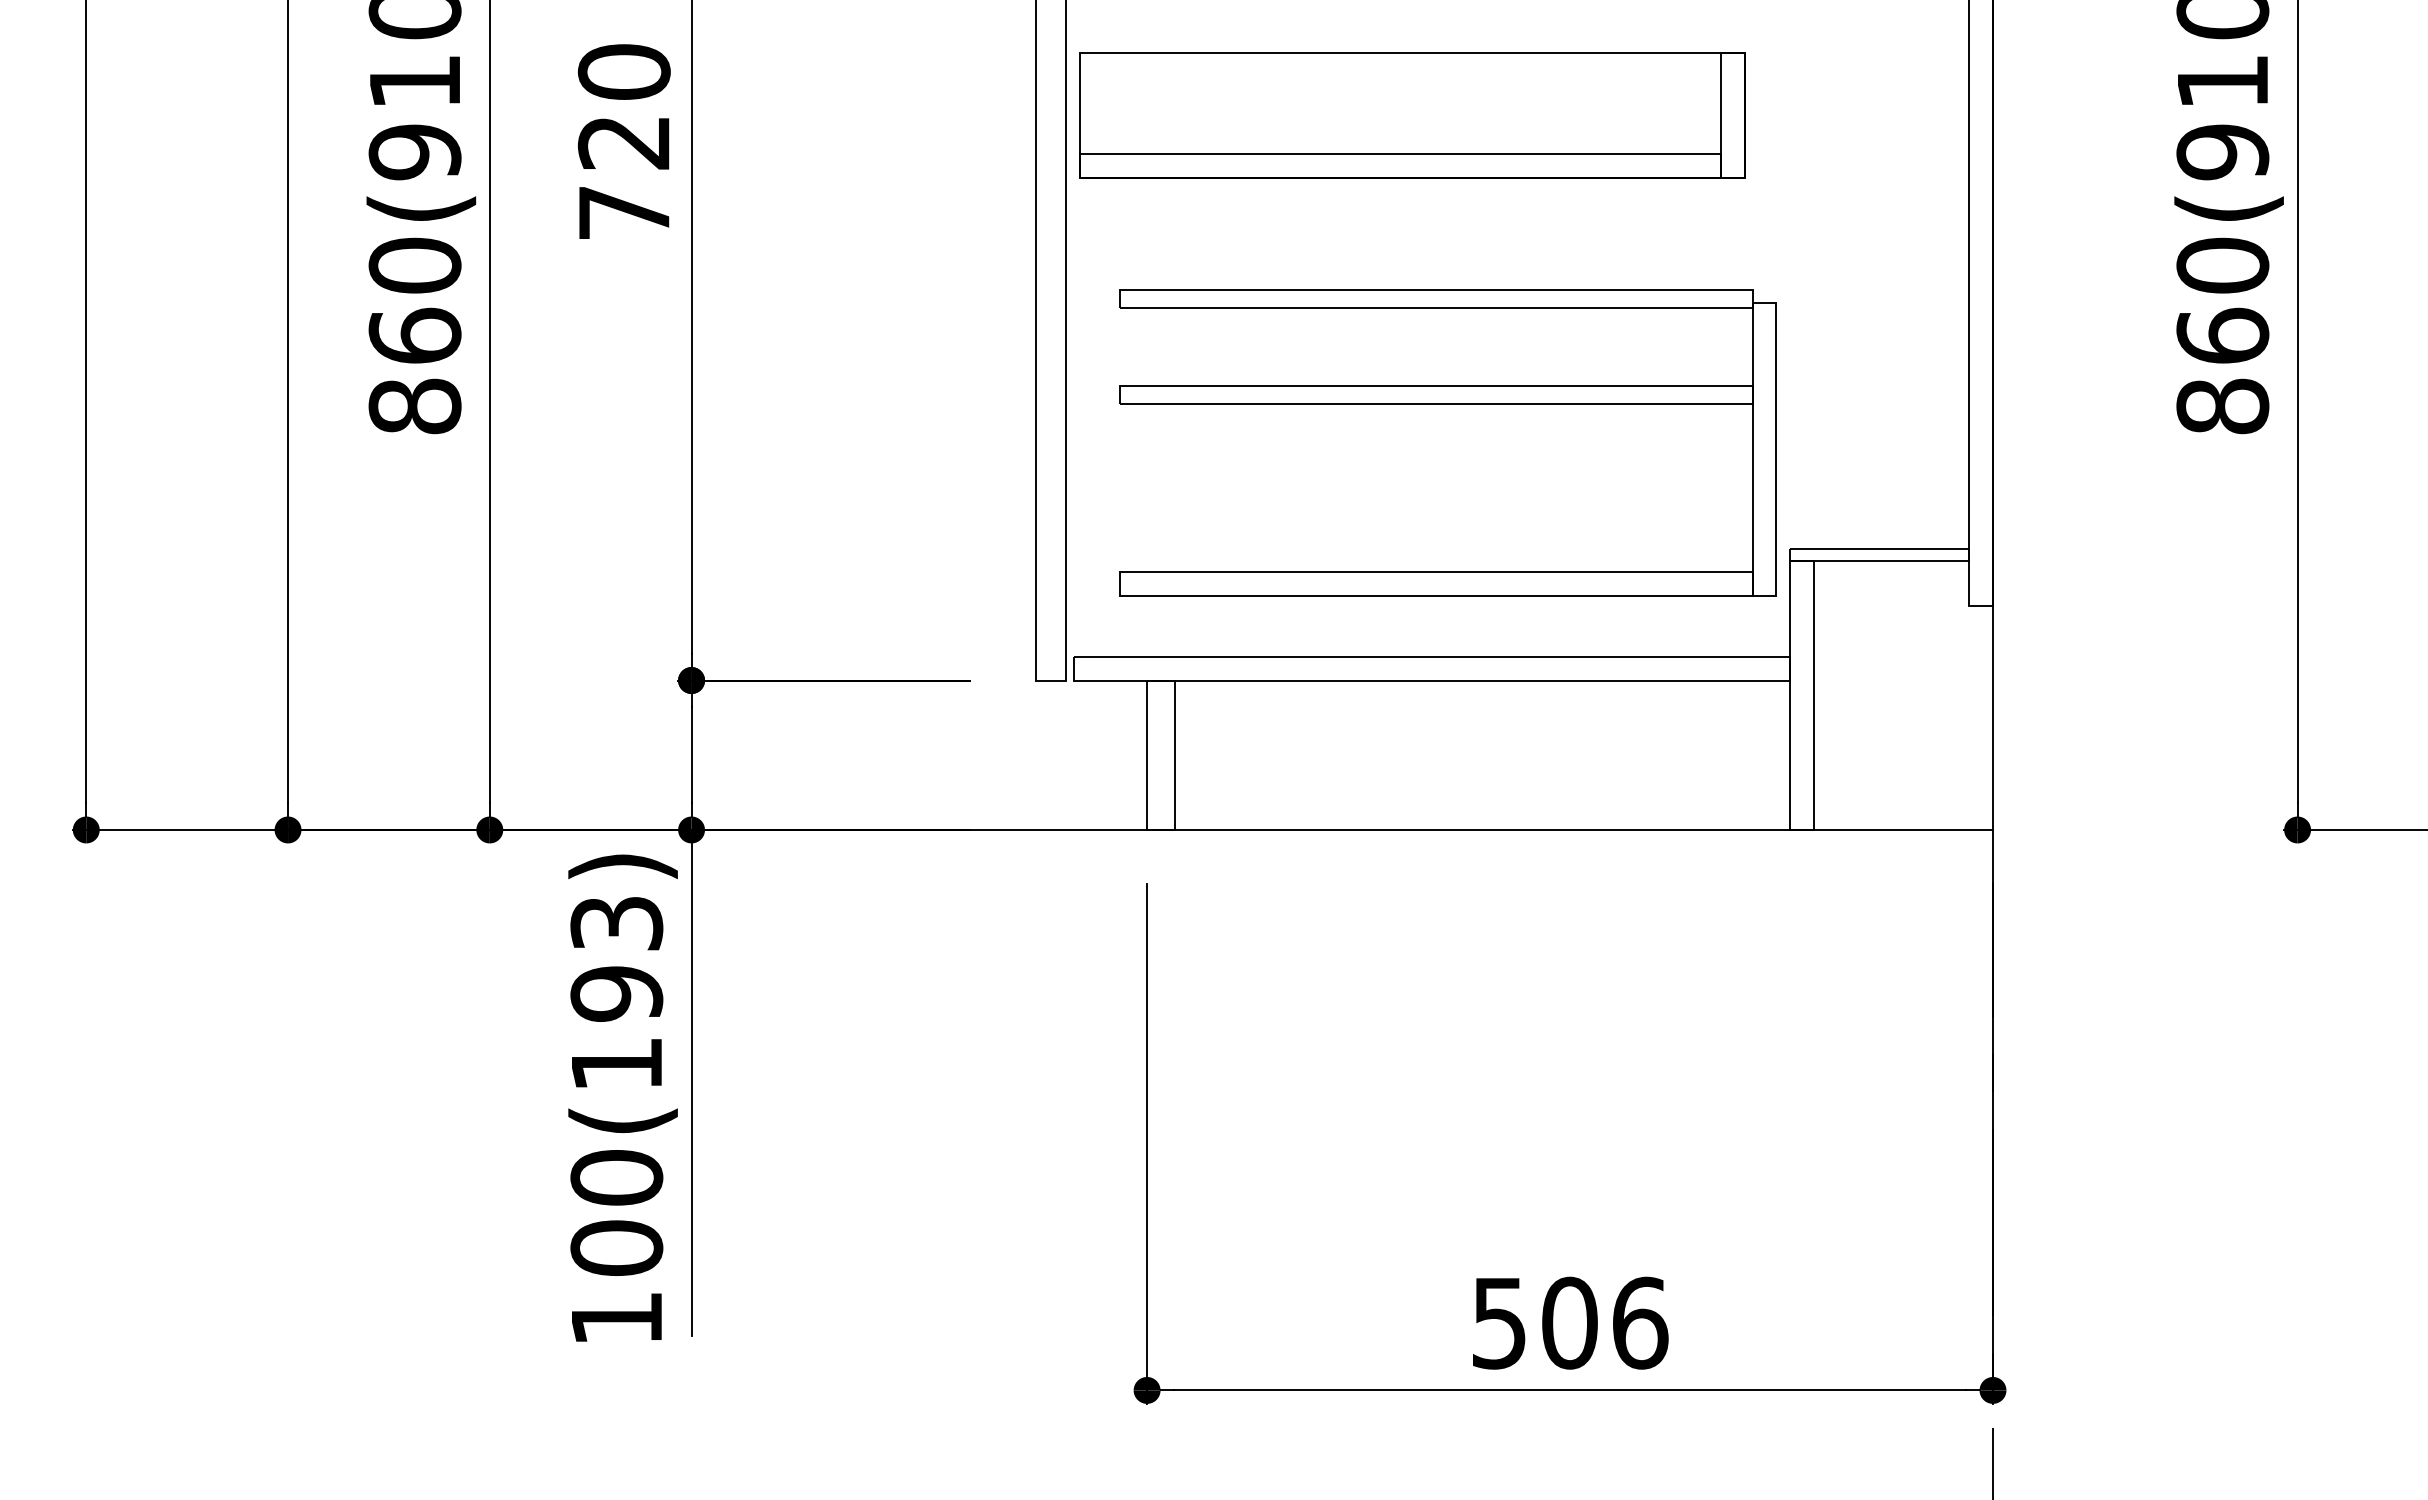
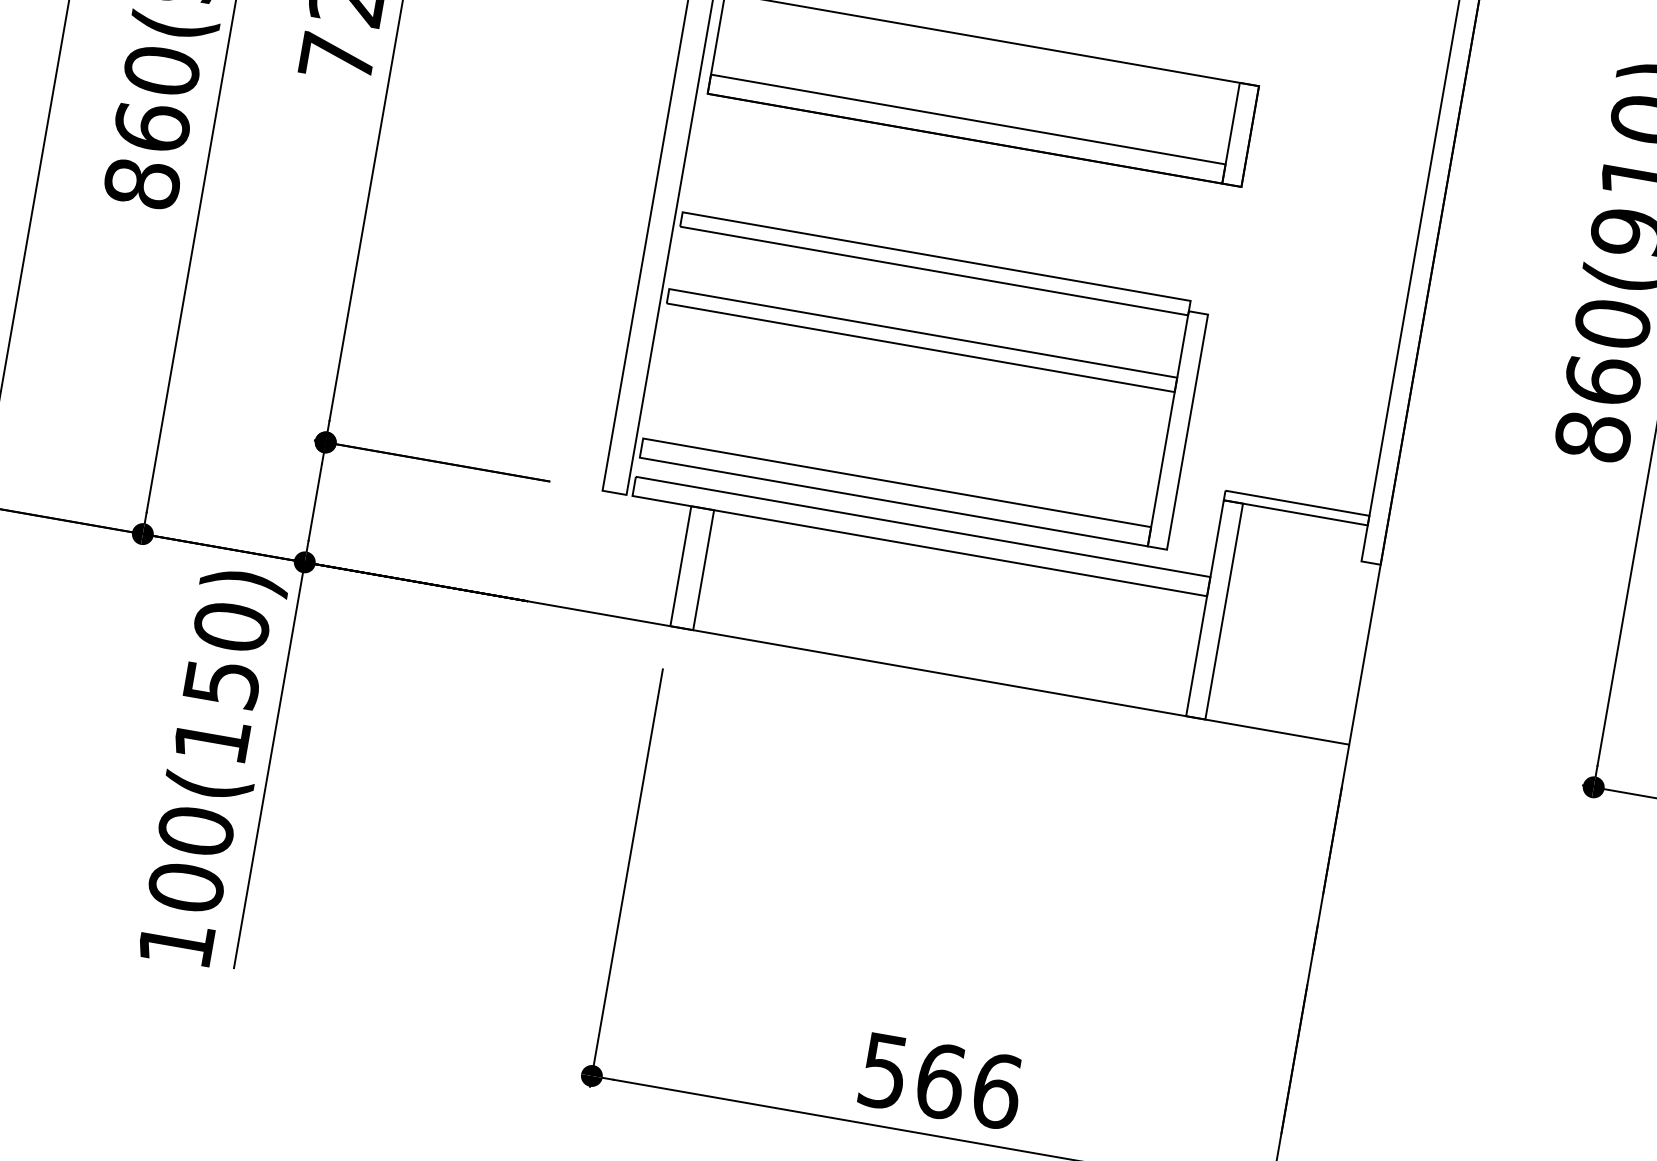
part: (1447, 404) -> (929, 350), moved
text: (616, 958) -> (226, 655), 100(193) -> 100(150)
text: (1570, 1322) -> (941, 1080), 506 -> 566

